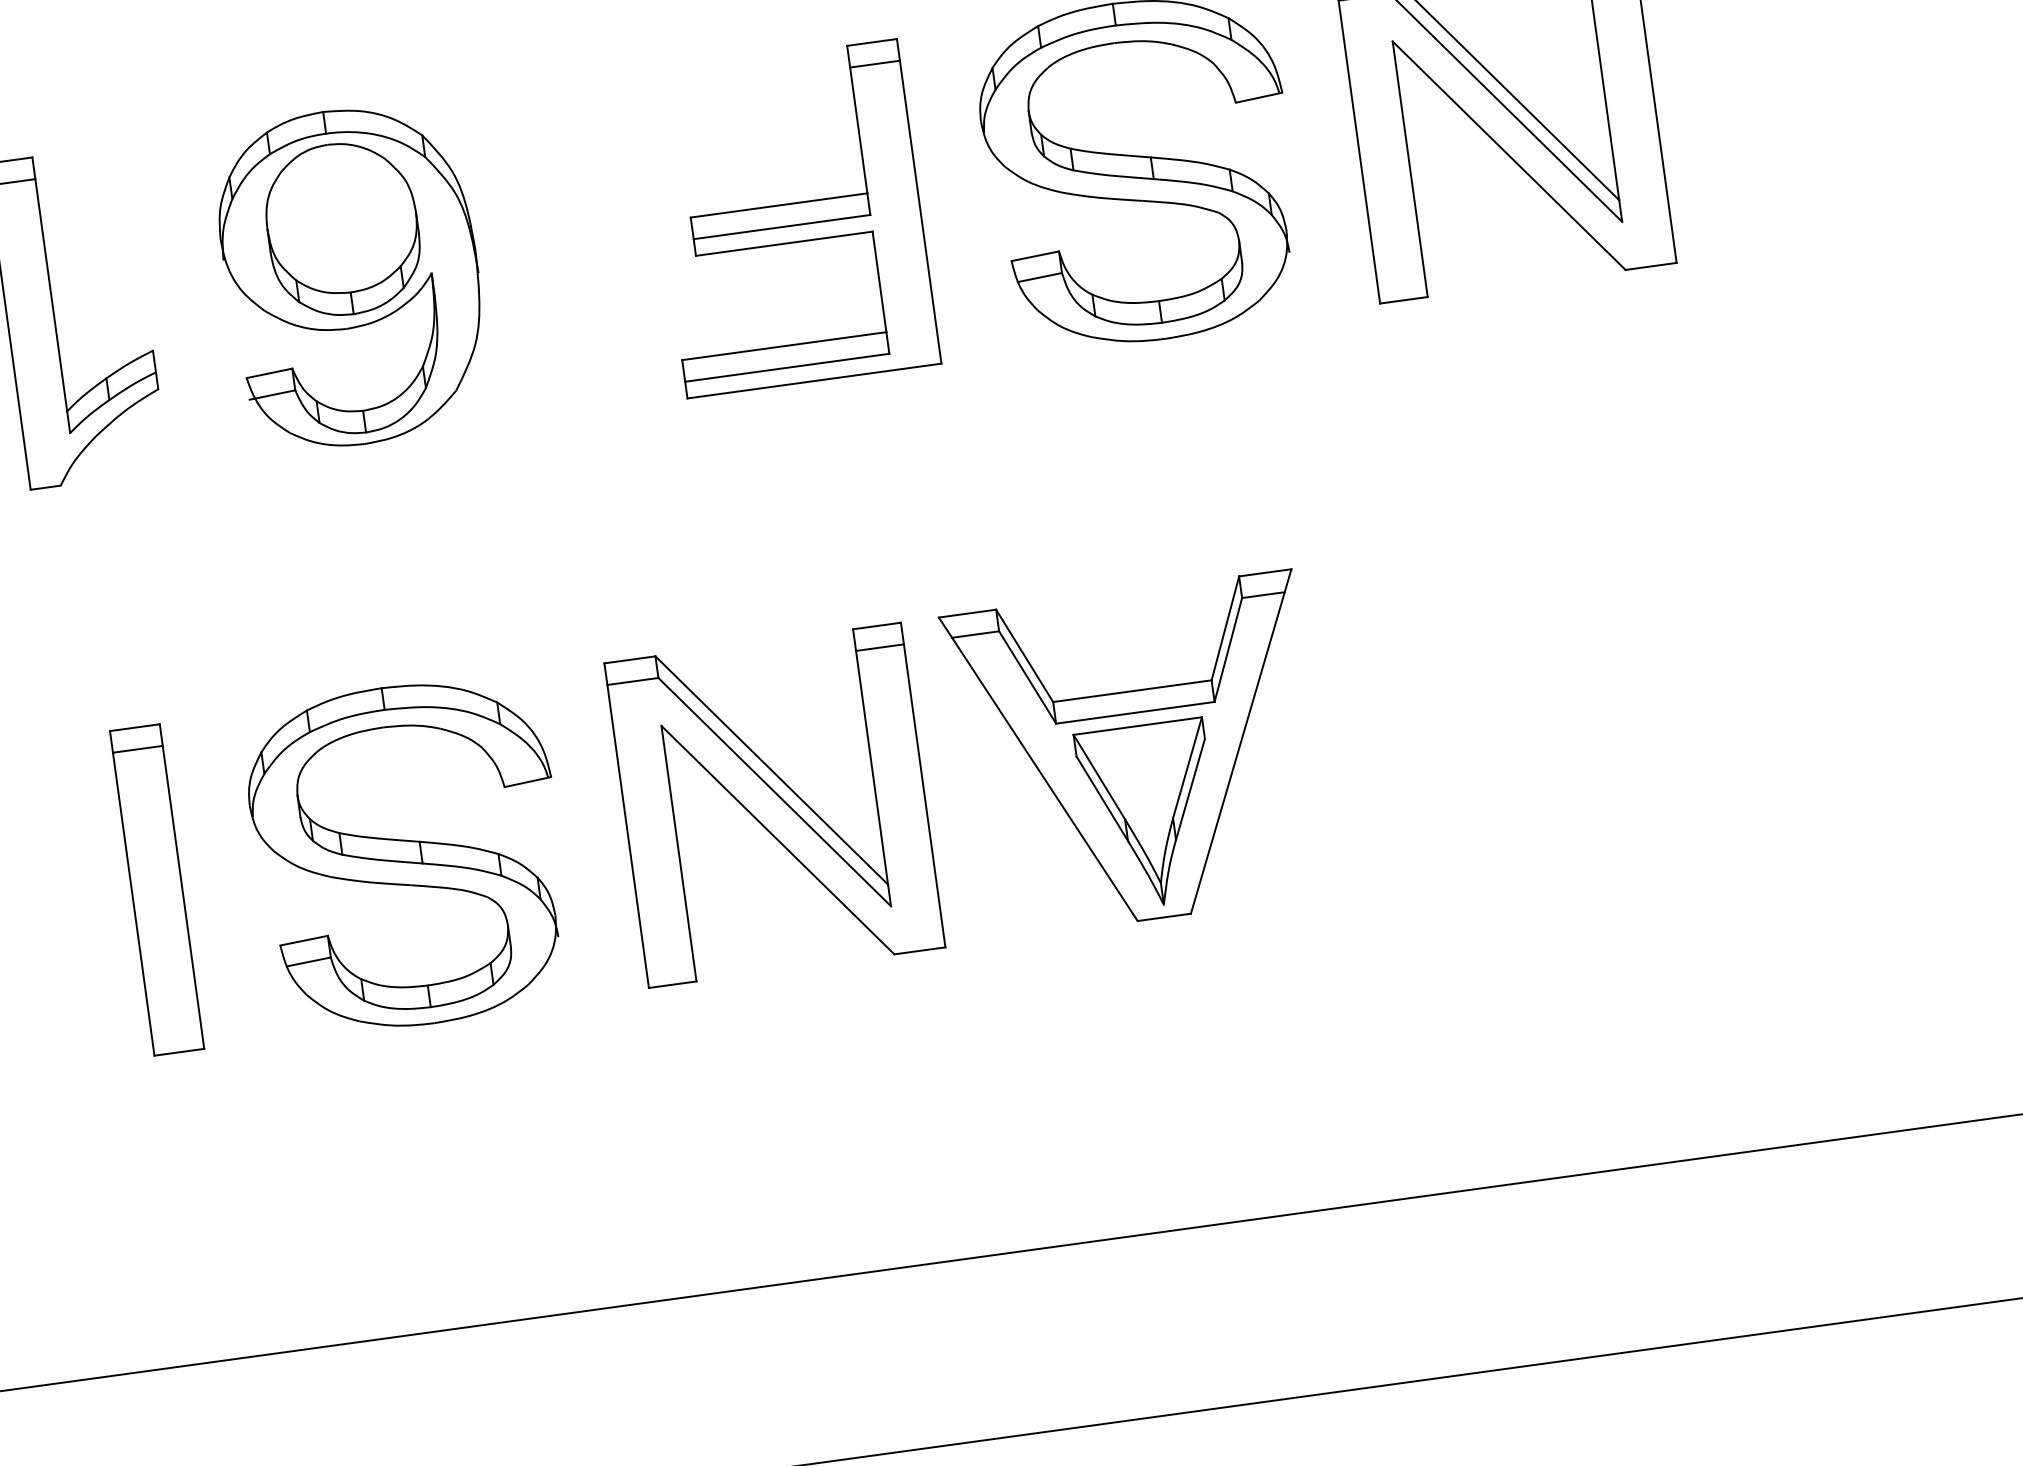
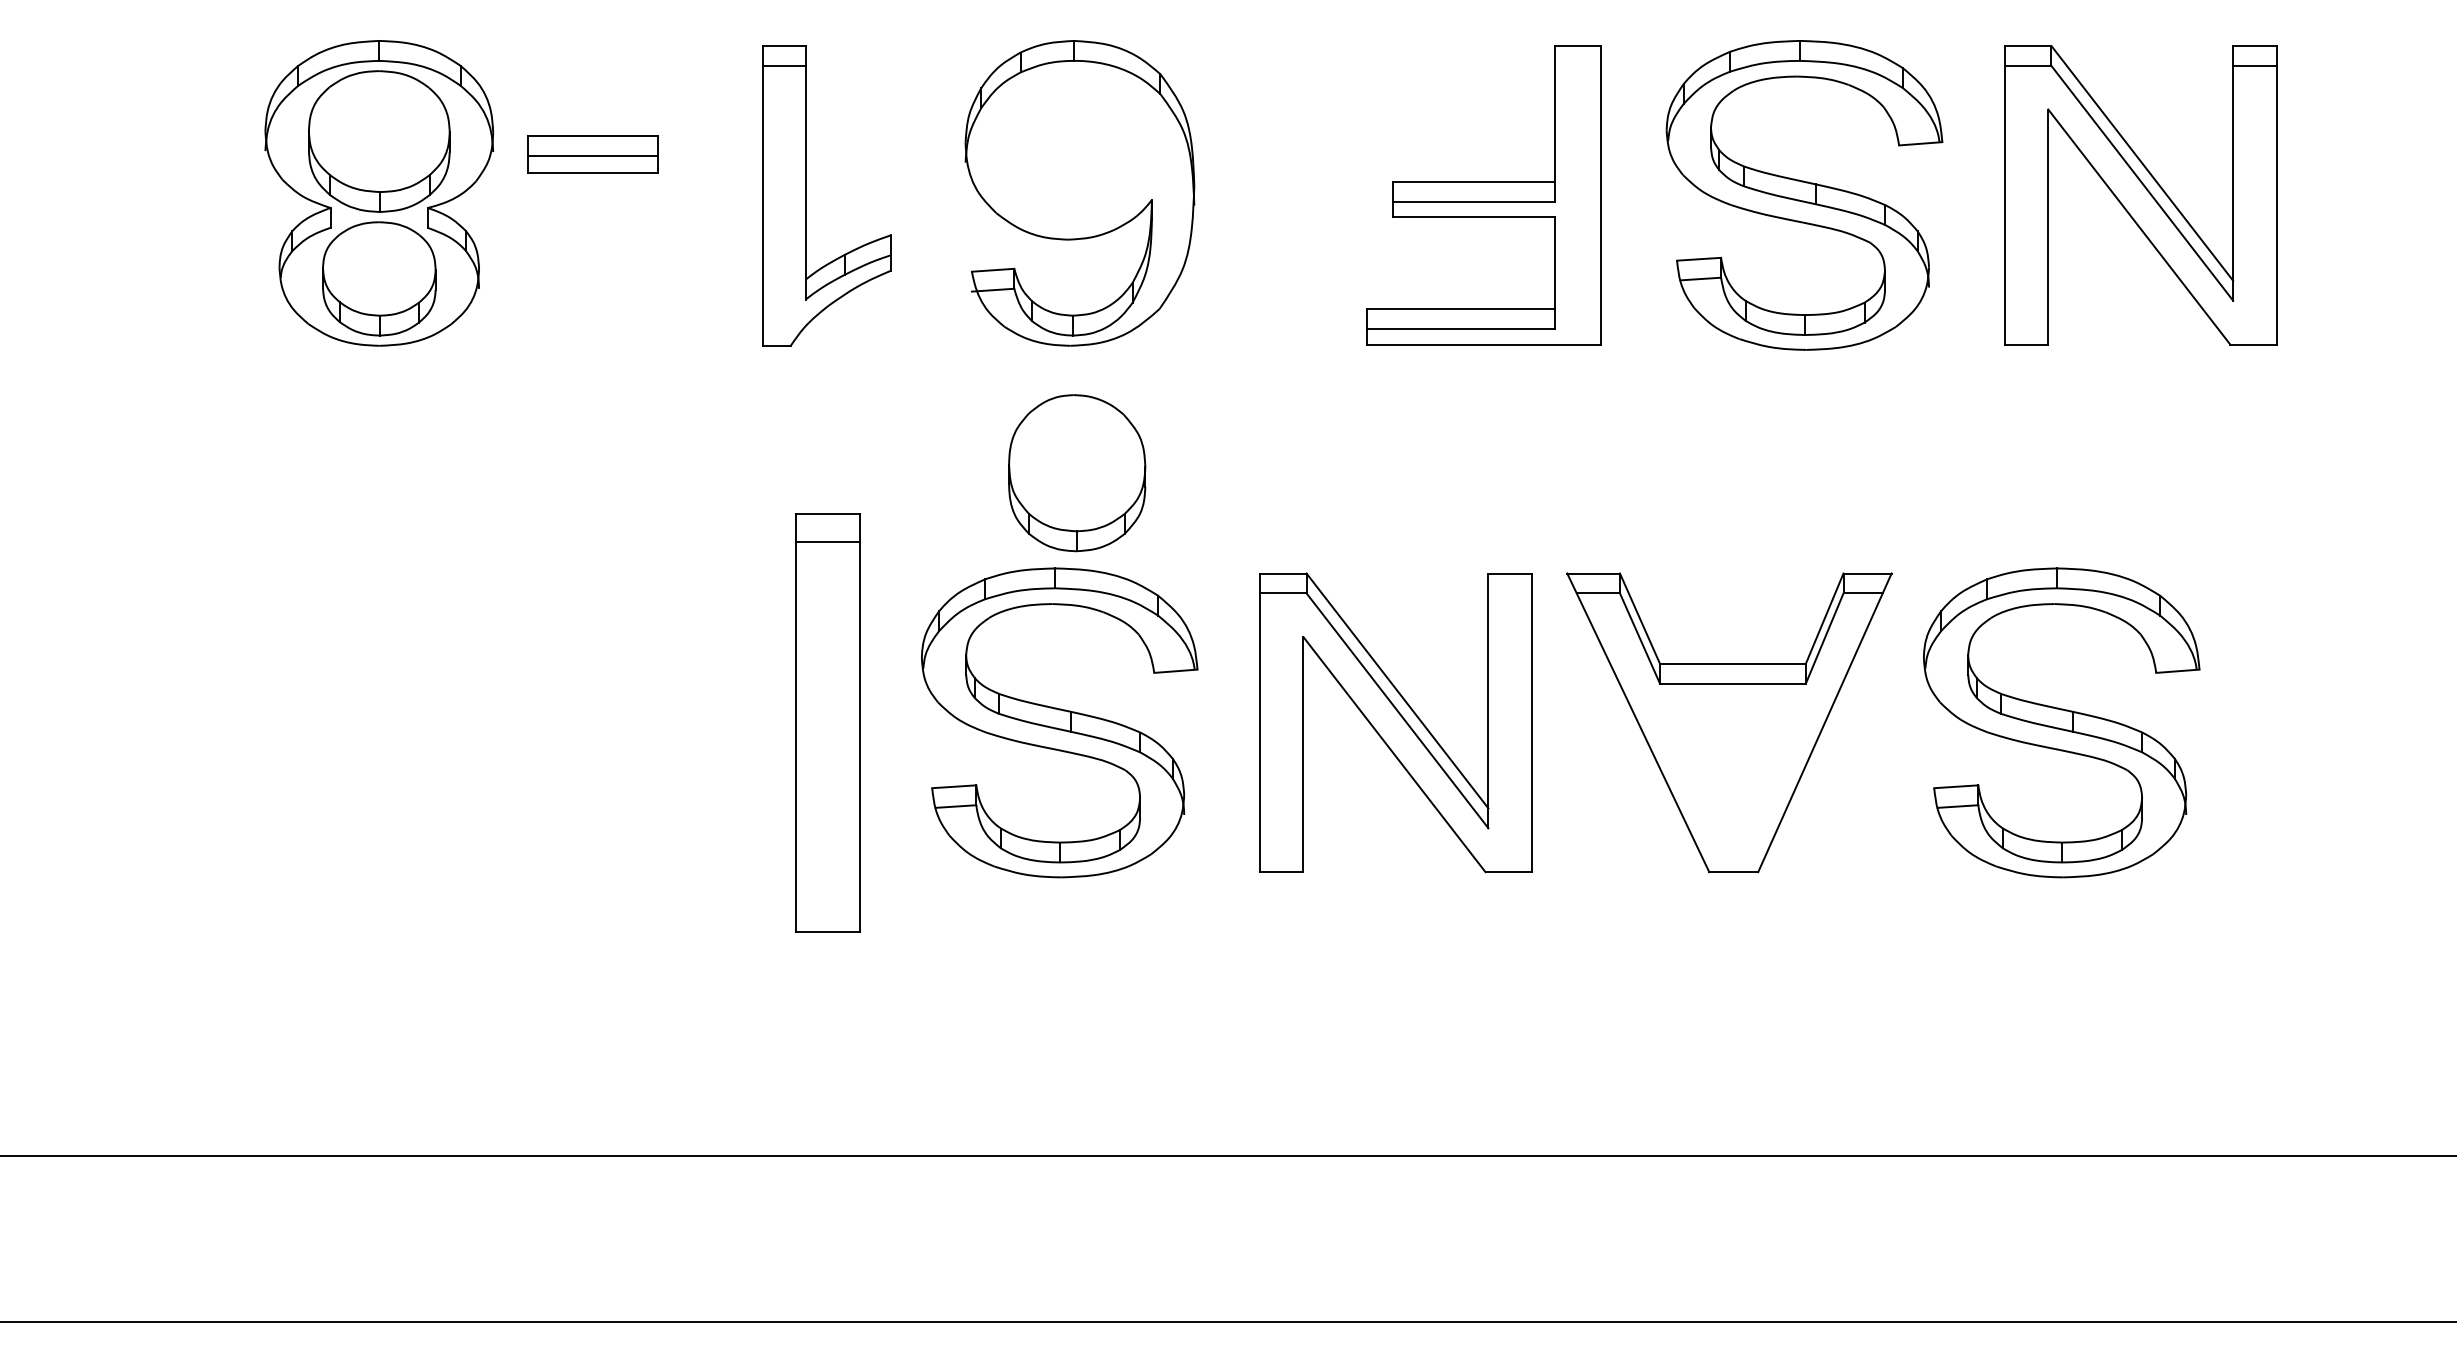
line: (875, 63) -> (1578, 65), removed
part: (343, 229) -> (1077, 473), moved
line: (880, 647) -> (1510, 593), removed
part: (1498, 705) -> (2061, 722), added
part: (1150, 815) -> (1733, 778), removed
part: (156, 889) -> (827, 722), size x1.4

